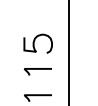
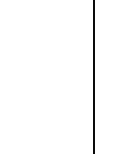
curve: (34, 43) -> (36, 74), removed
line: (37, 69) -> (41, 118), removed

